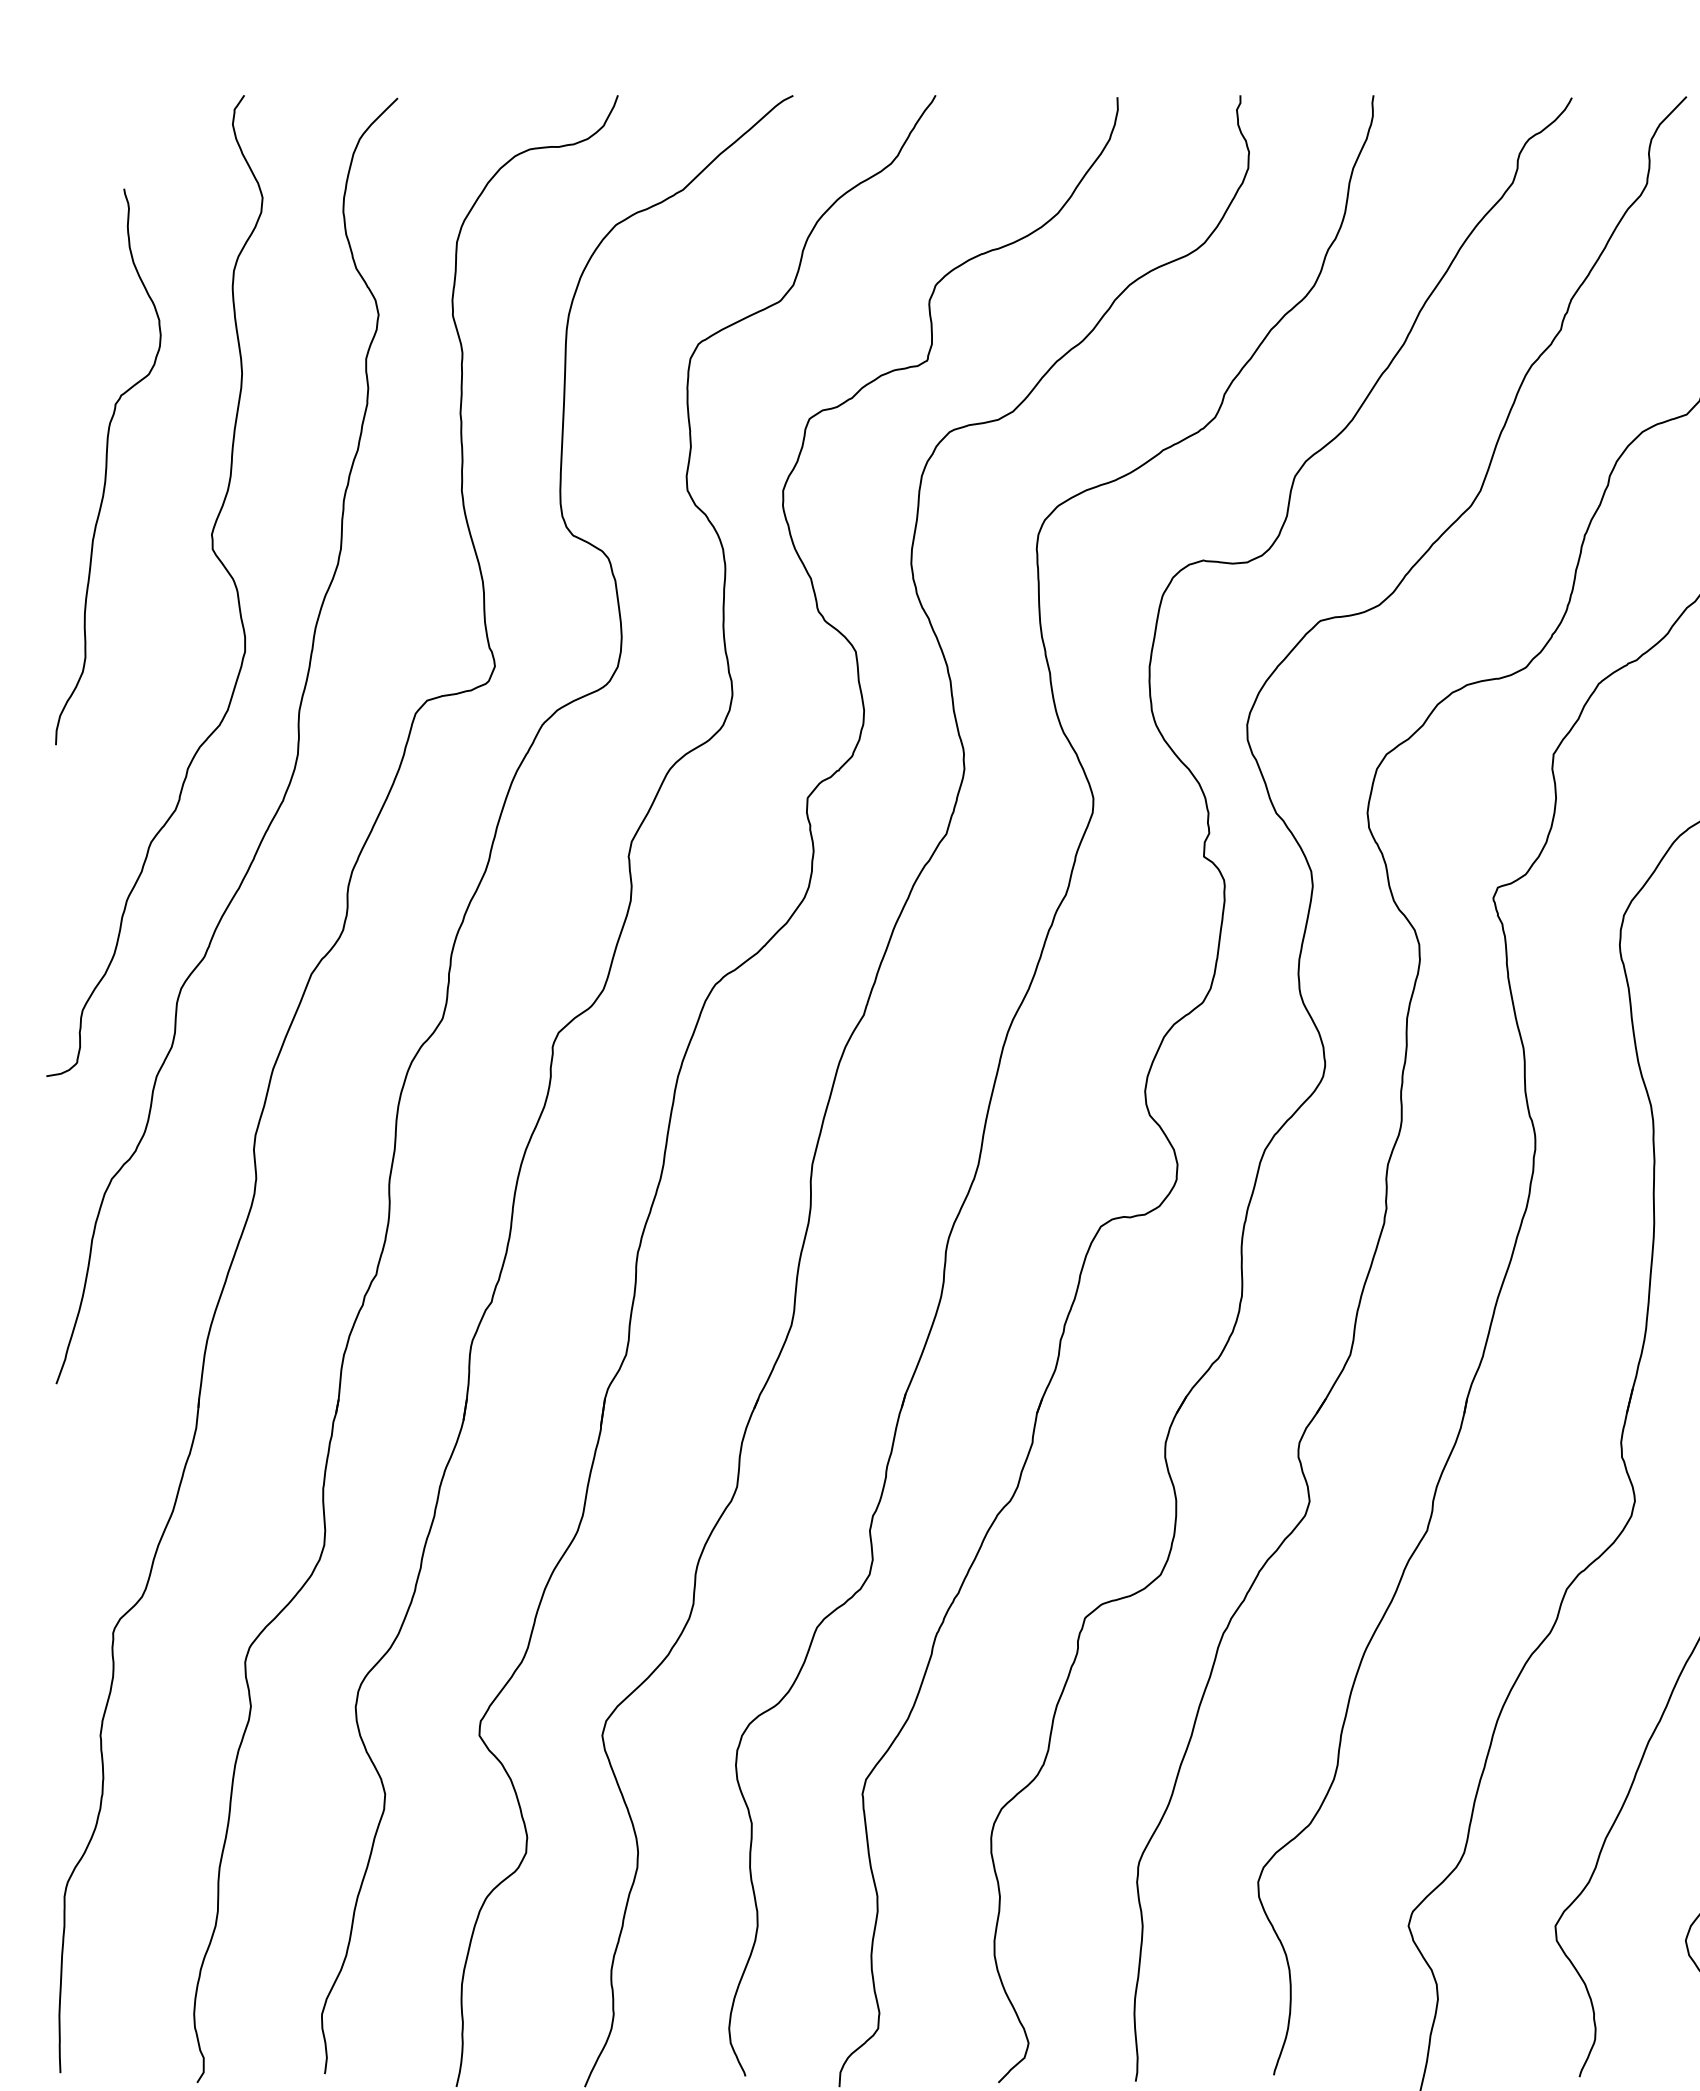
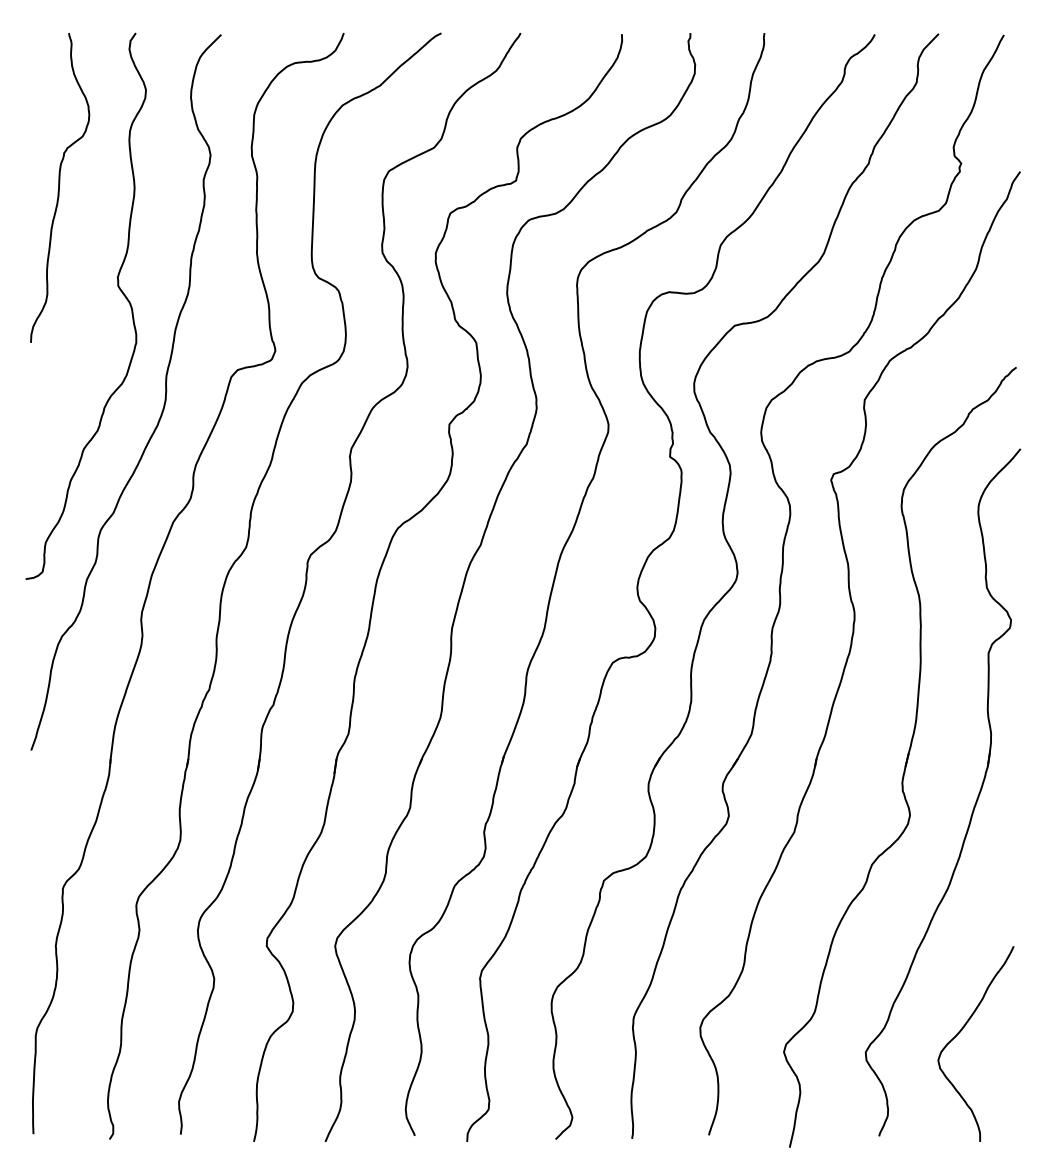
curve: (107, 466) -> (59, 187), moved

